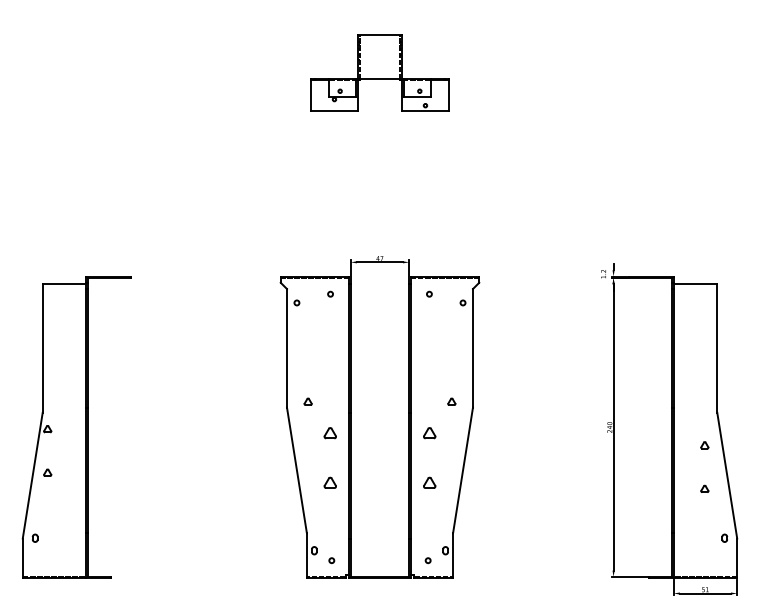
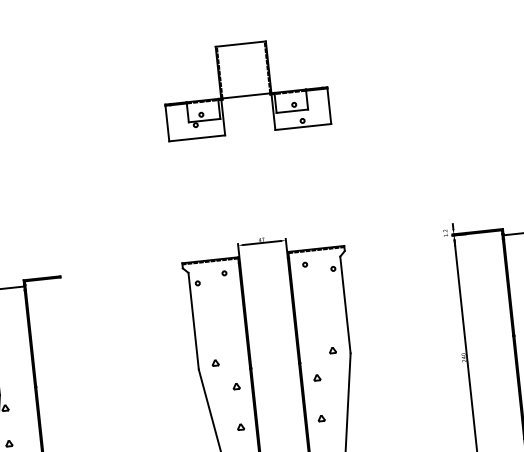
part: (379, 72) -> (245, 88), size x1.43
part: (330, 432) -> (236, 386), size x0.62
part: (428, 432) -> (316, 377), size x0.62
part: (330, 482) -> (240, 426), size x0.62
part: (428, 482) -> (320, 418), size x0.62

